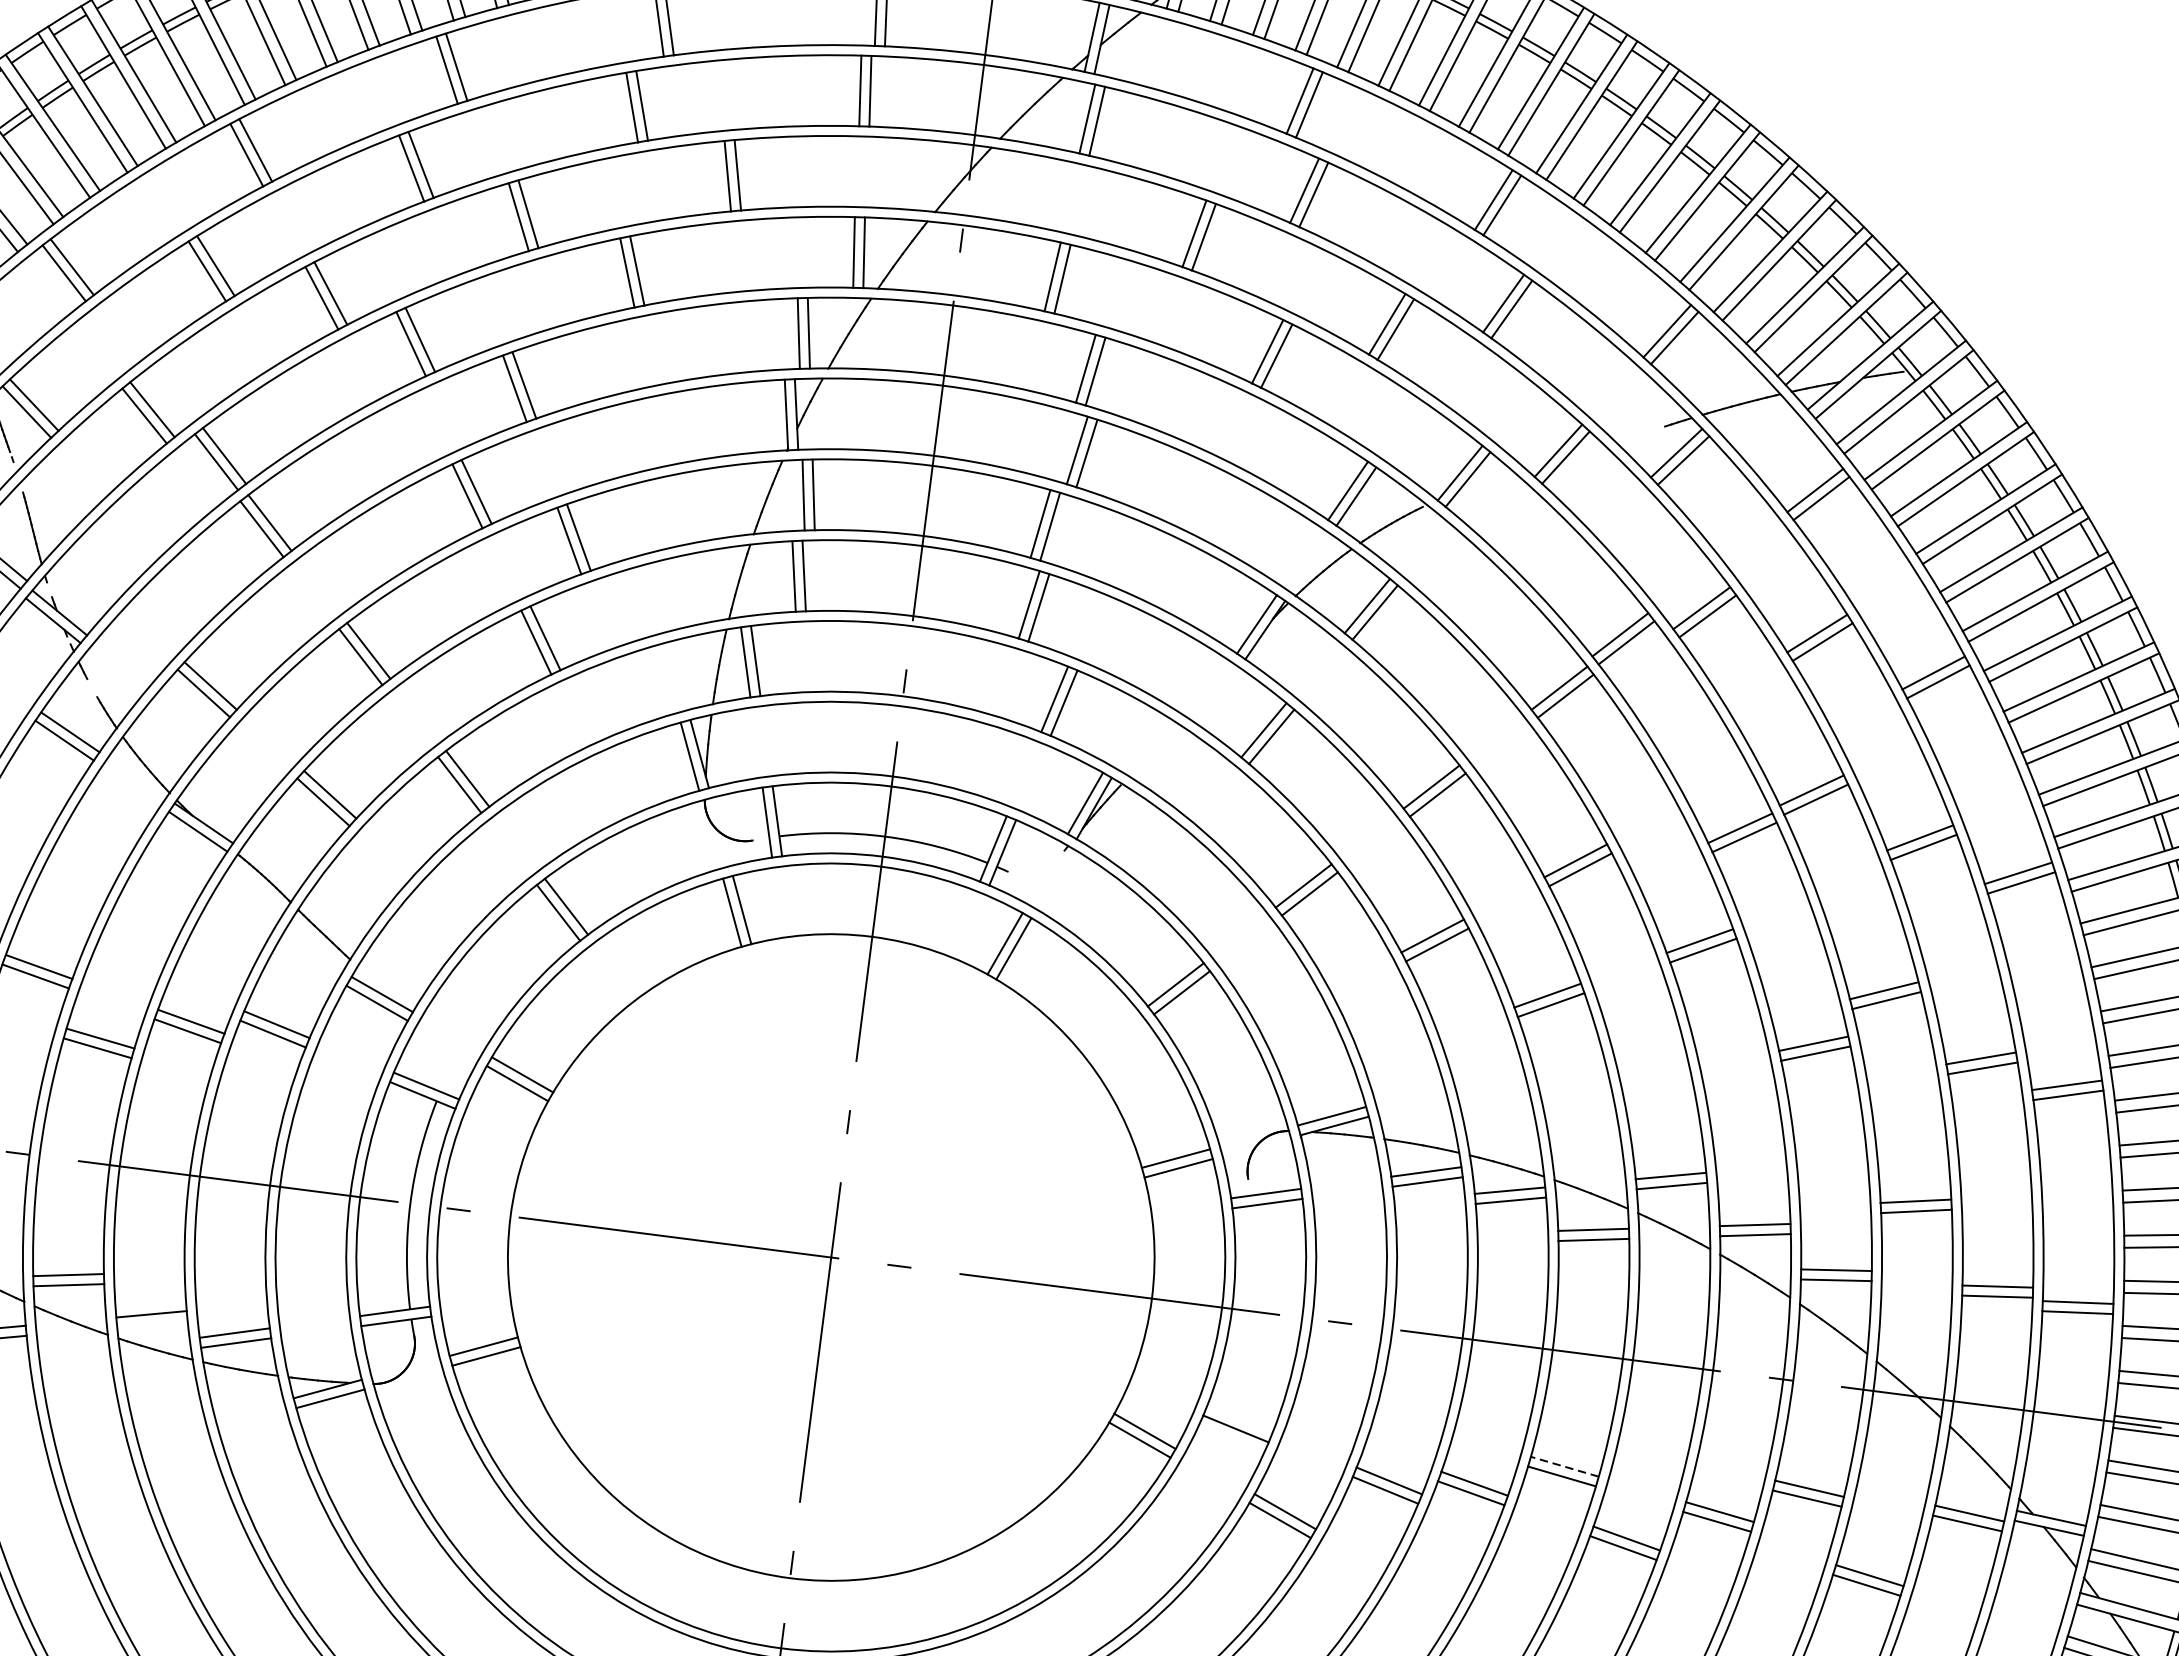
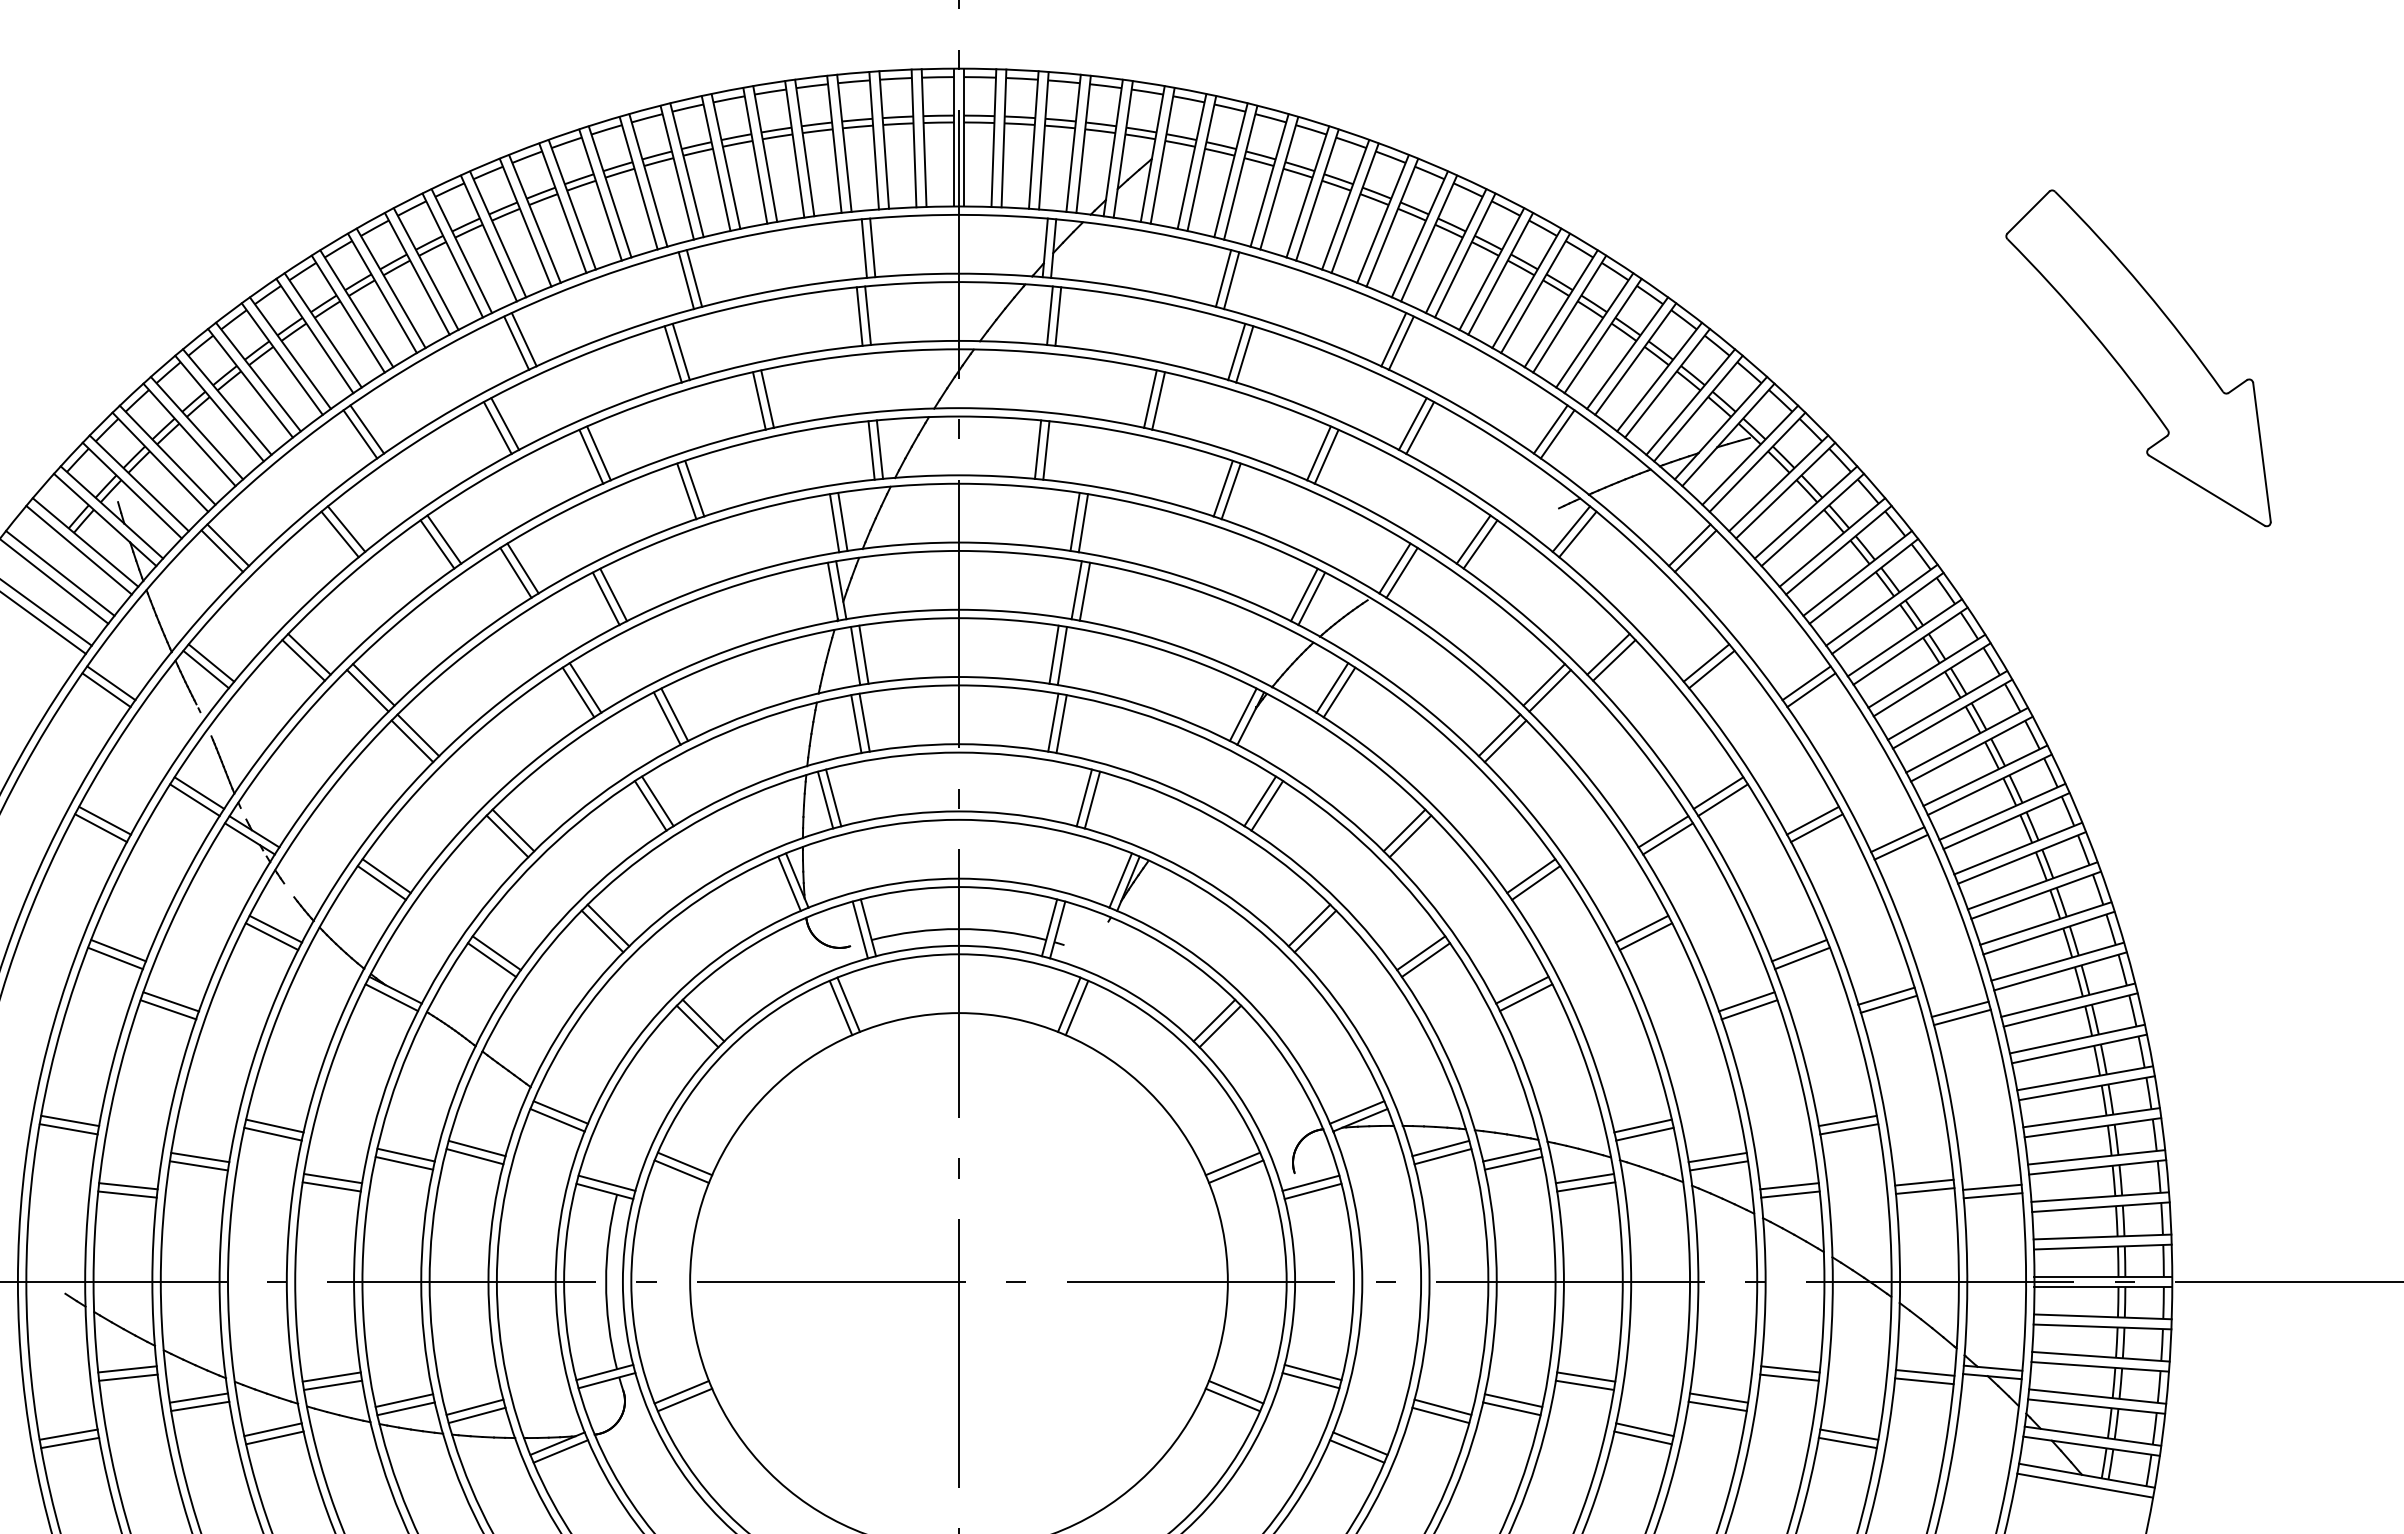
line: (151, 1323) -> (405, 1408), added
line: (1239, 1419) -> (1312, 1372), added
line: (1564, 1465) -> (1585, 1376), dashed -> solid

